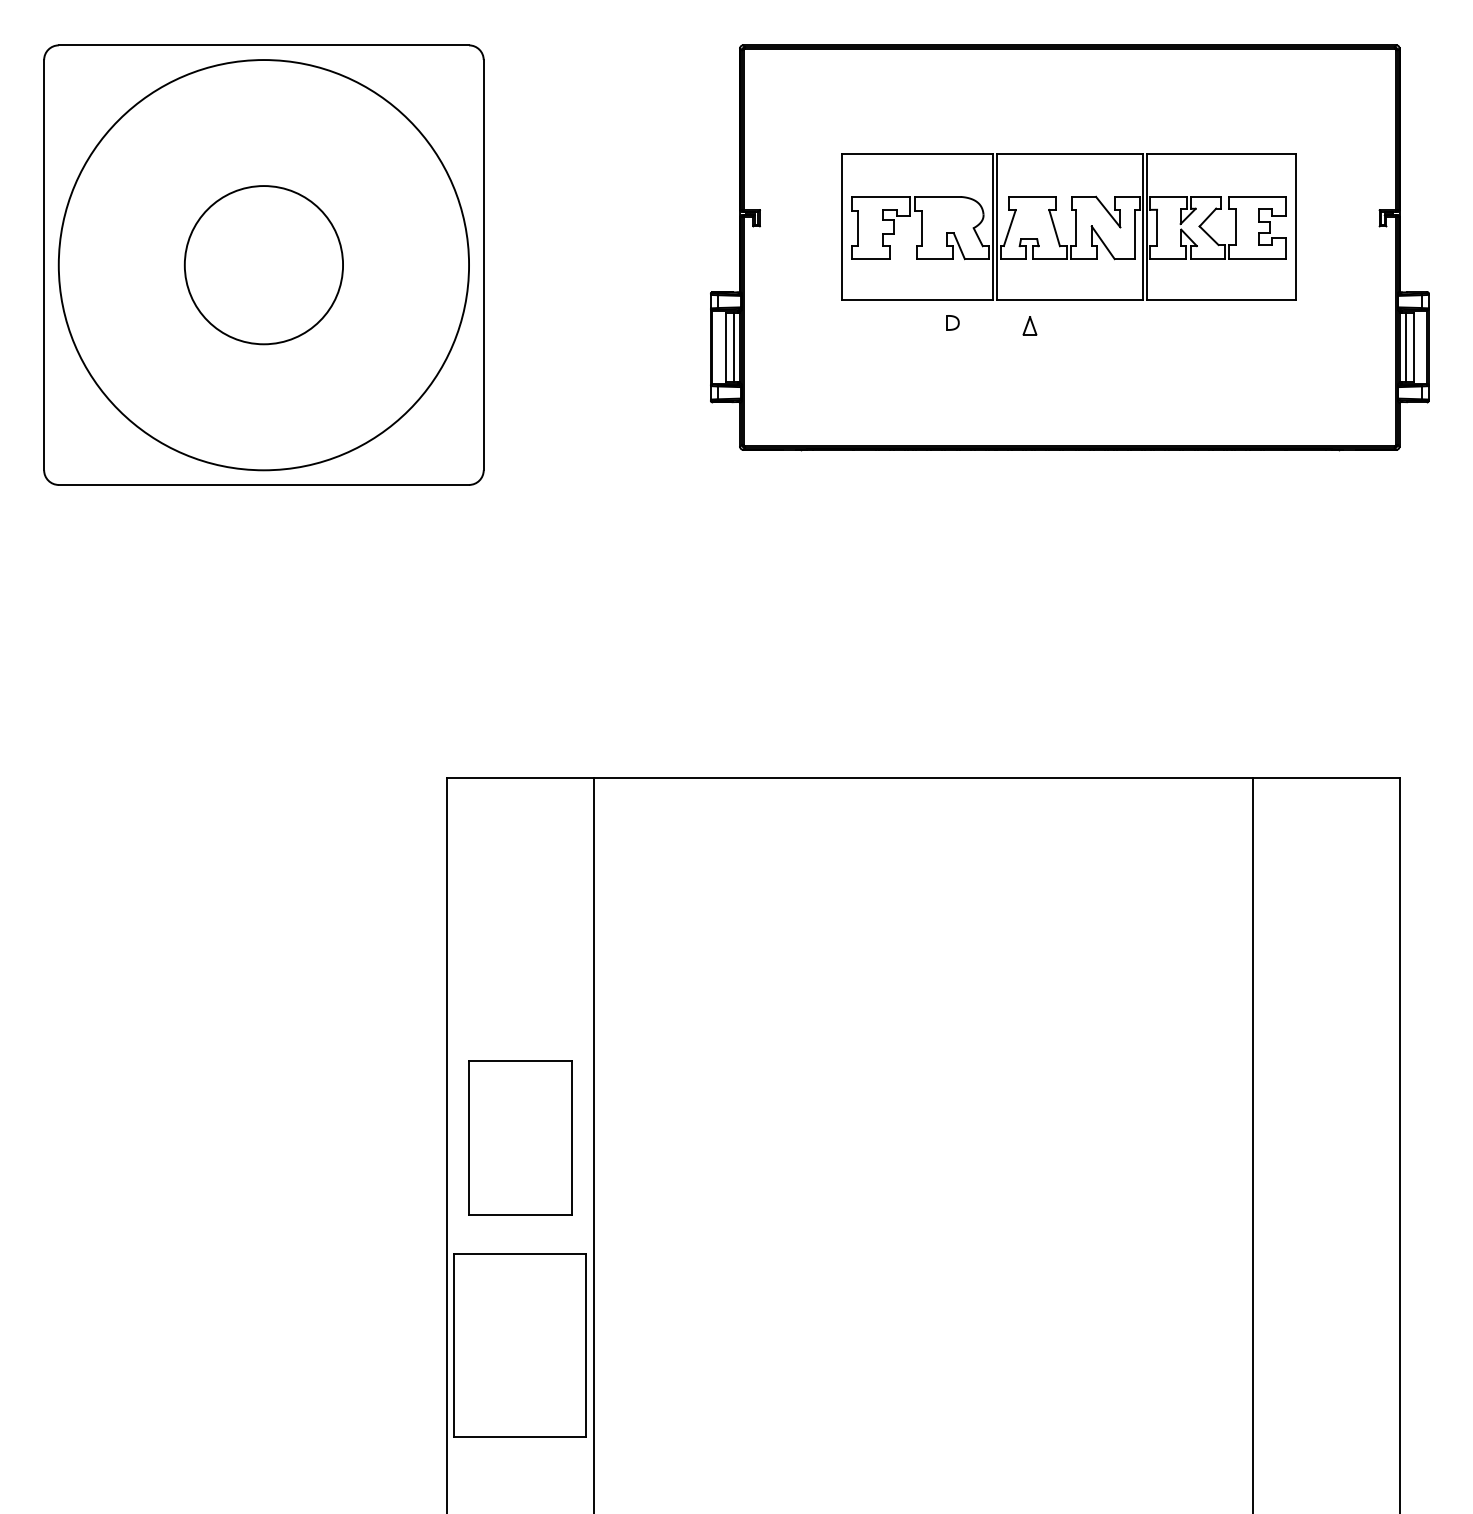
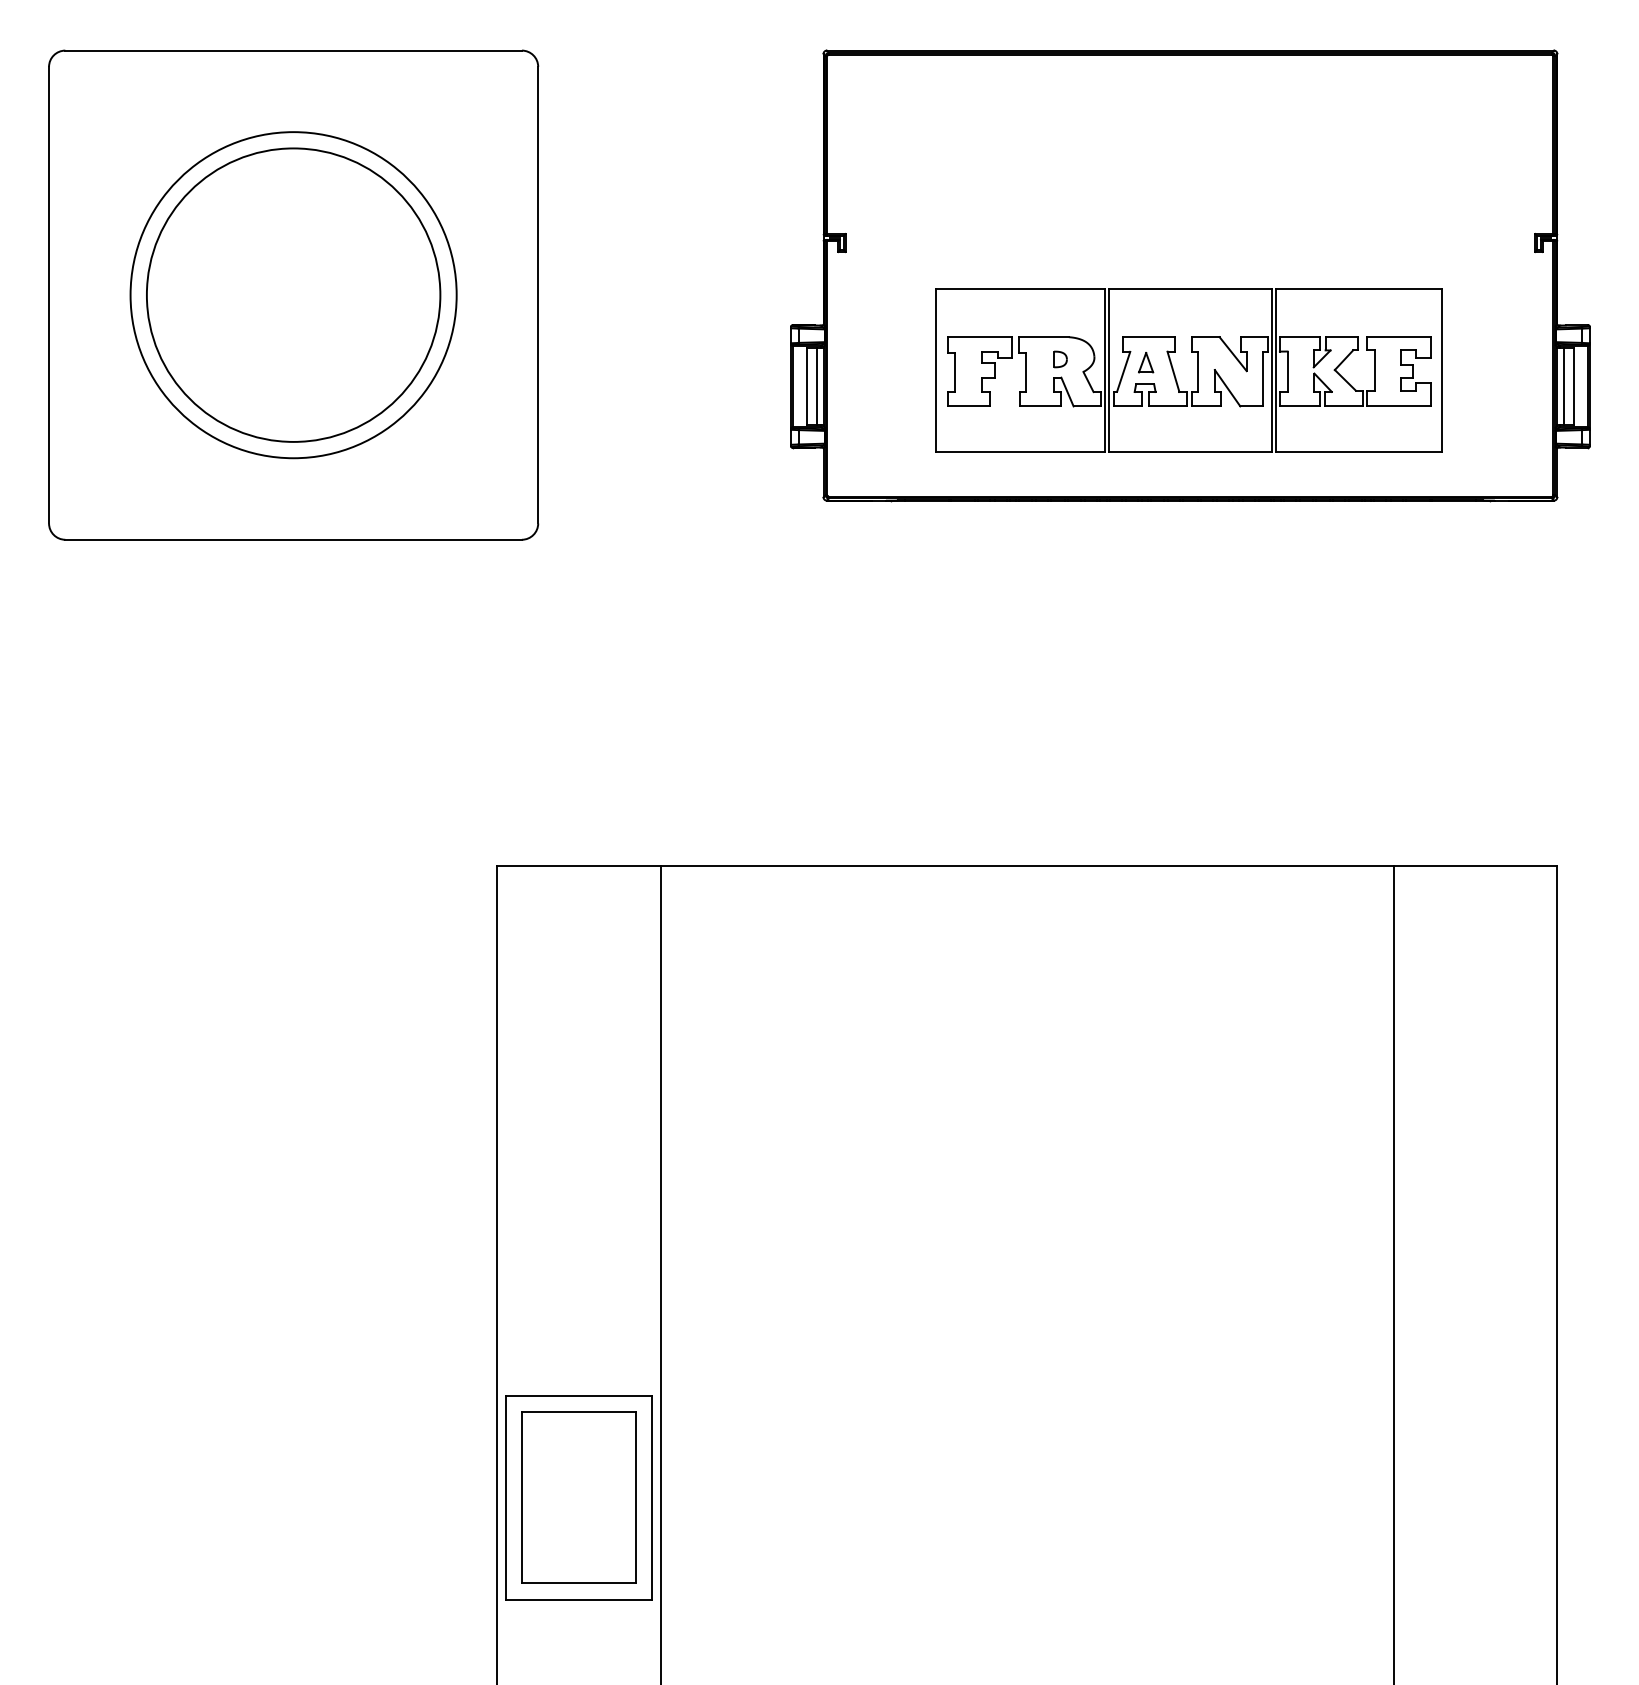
part: (1068, 226) -> (1188, 370), moved
circle: (263, 264) -> (293, 294), size x0.71
circle: (263, 265) -> (293, 295), size x1.67
part: (520, 1137) -> (579, 1497), moved

